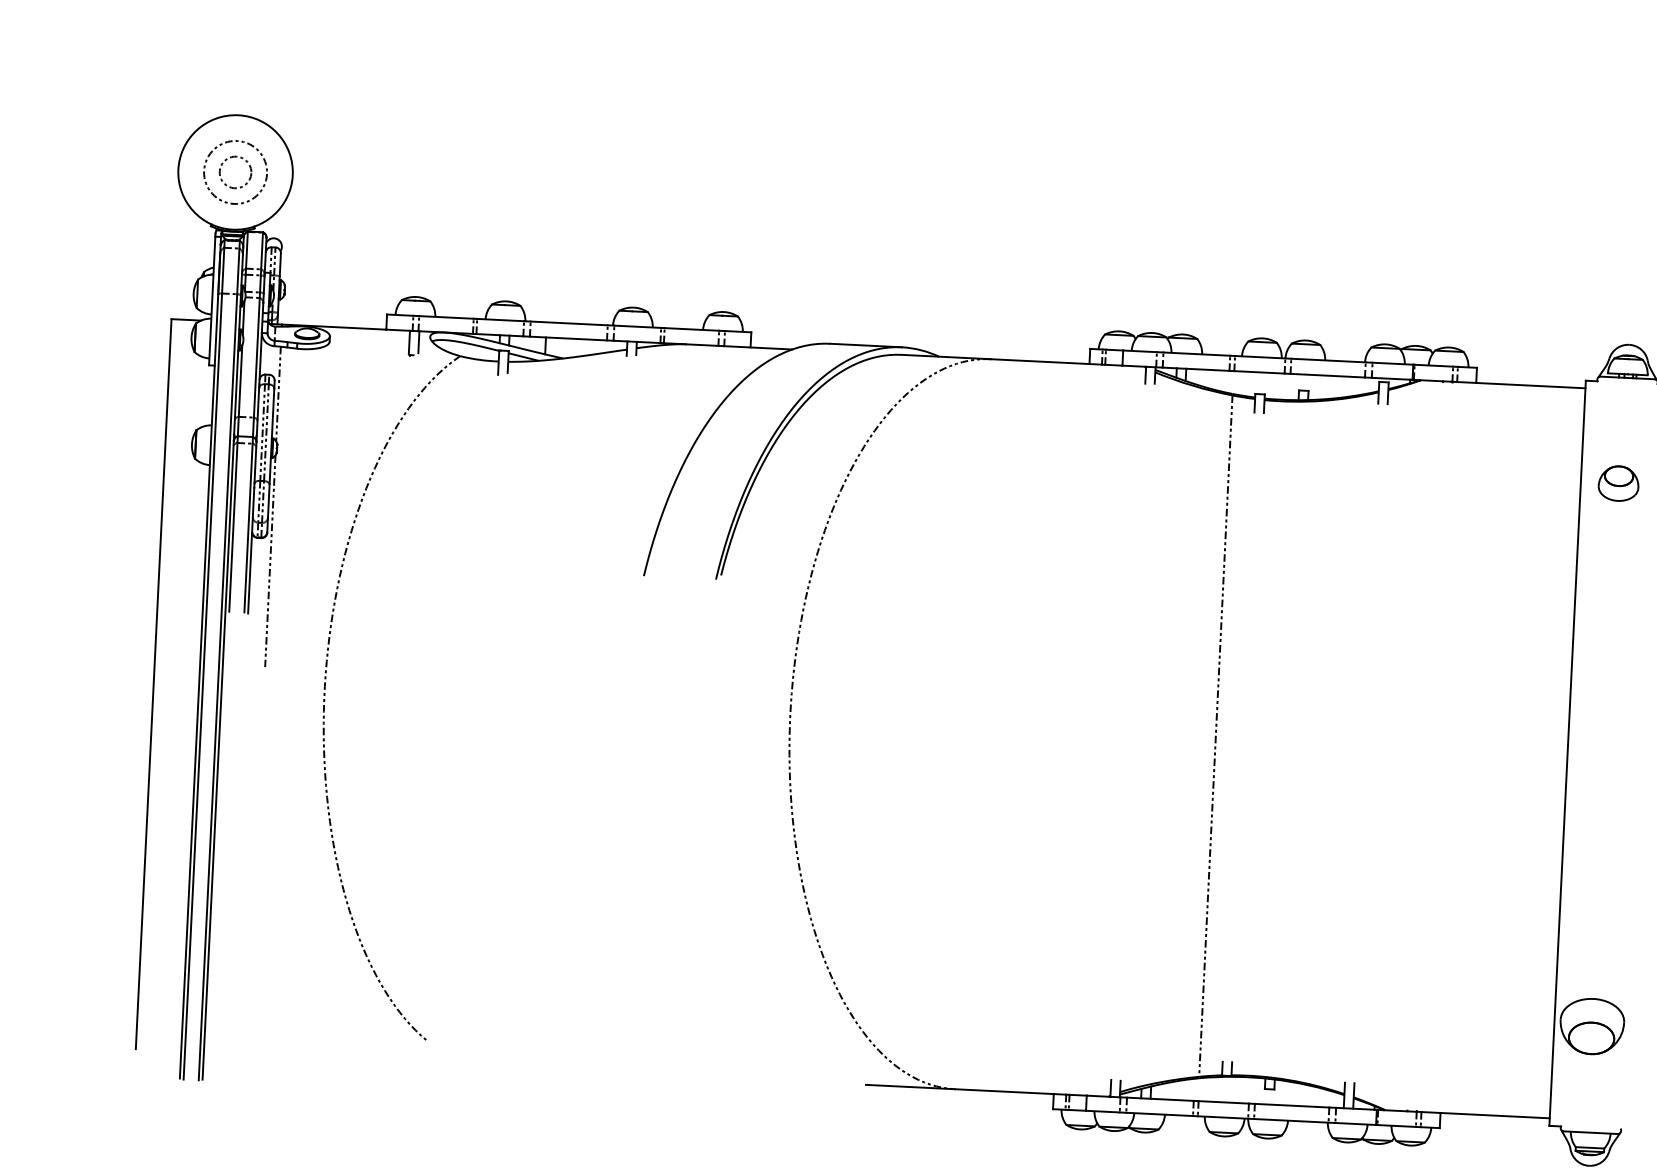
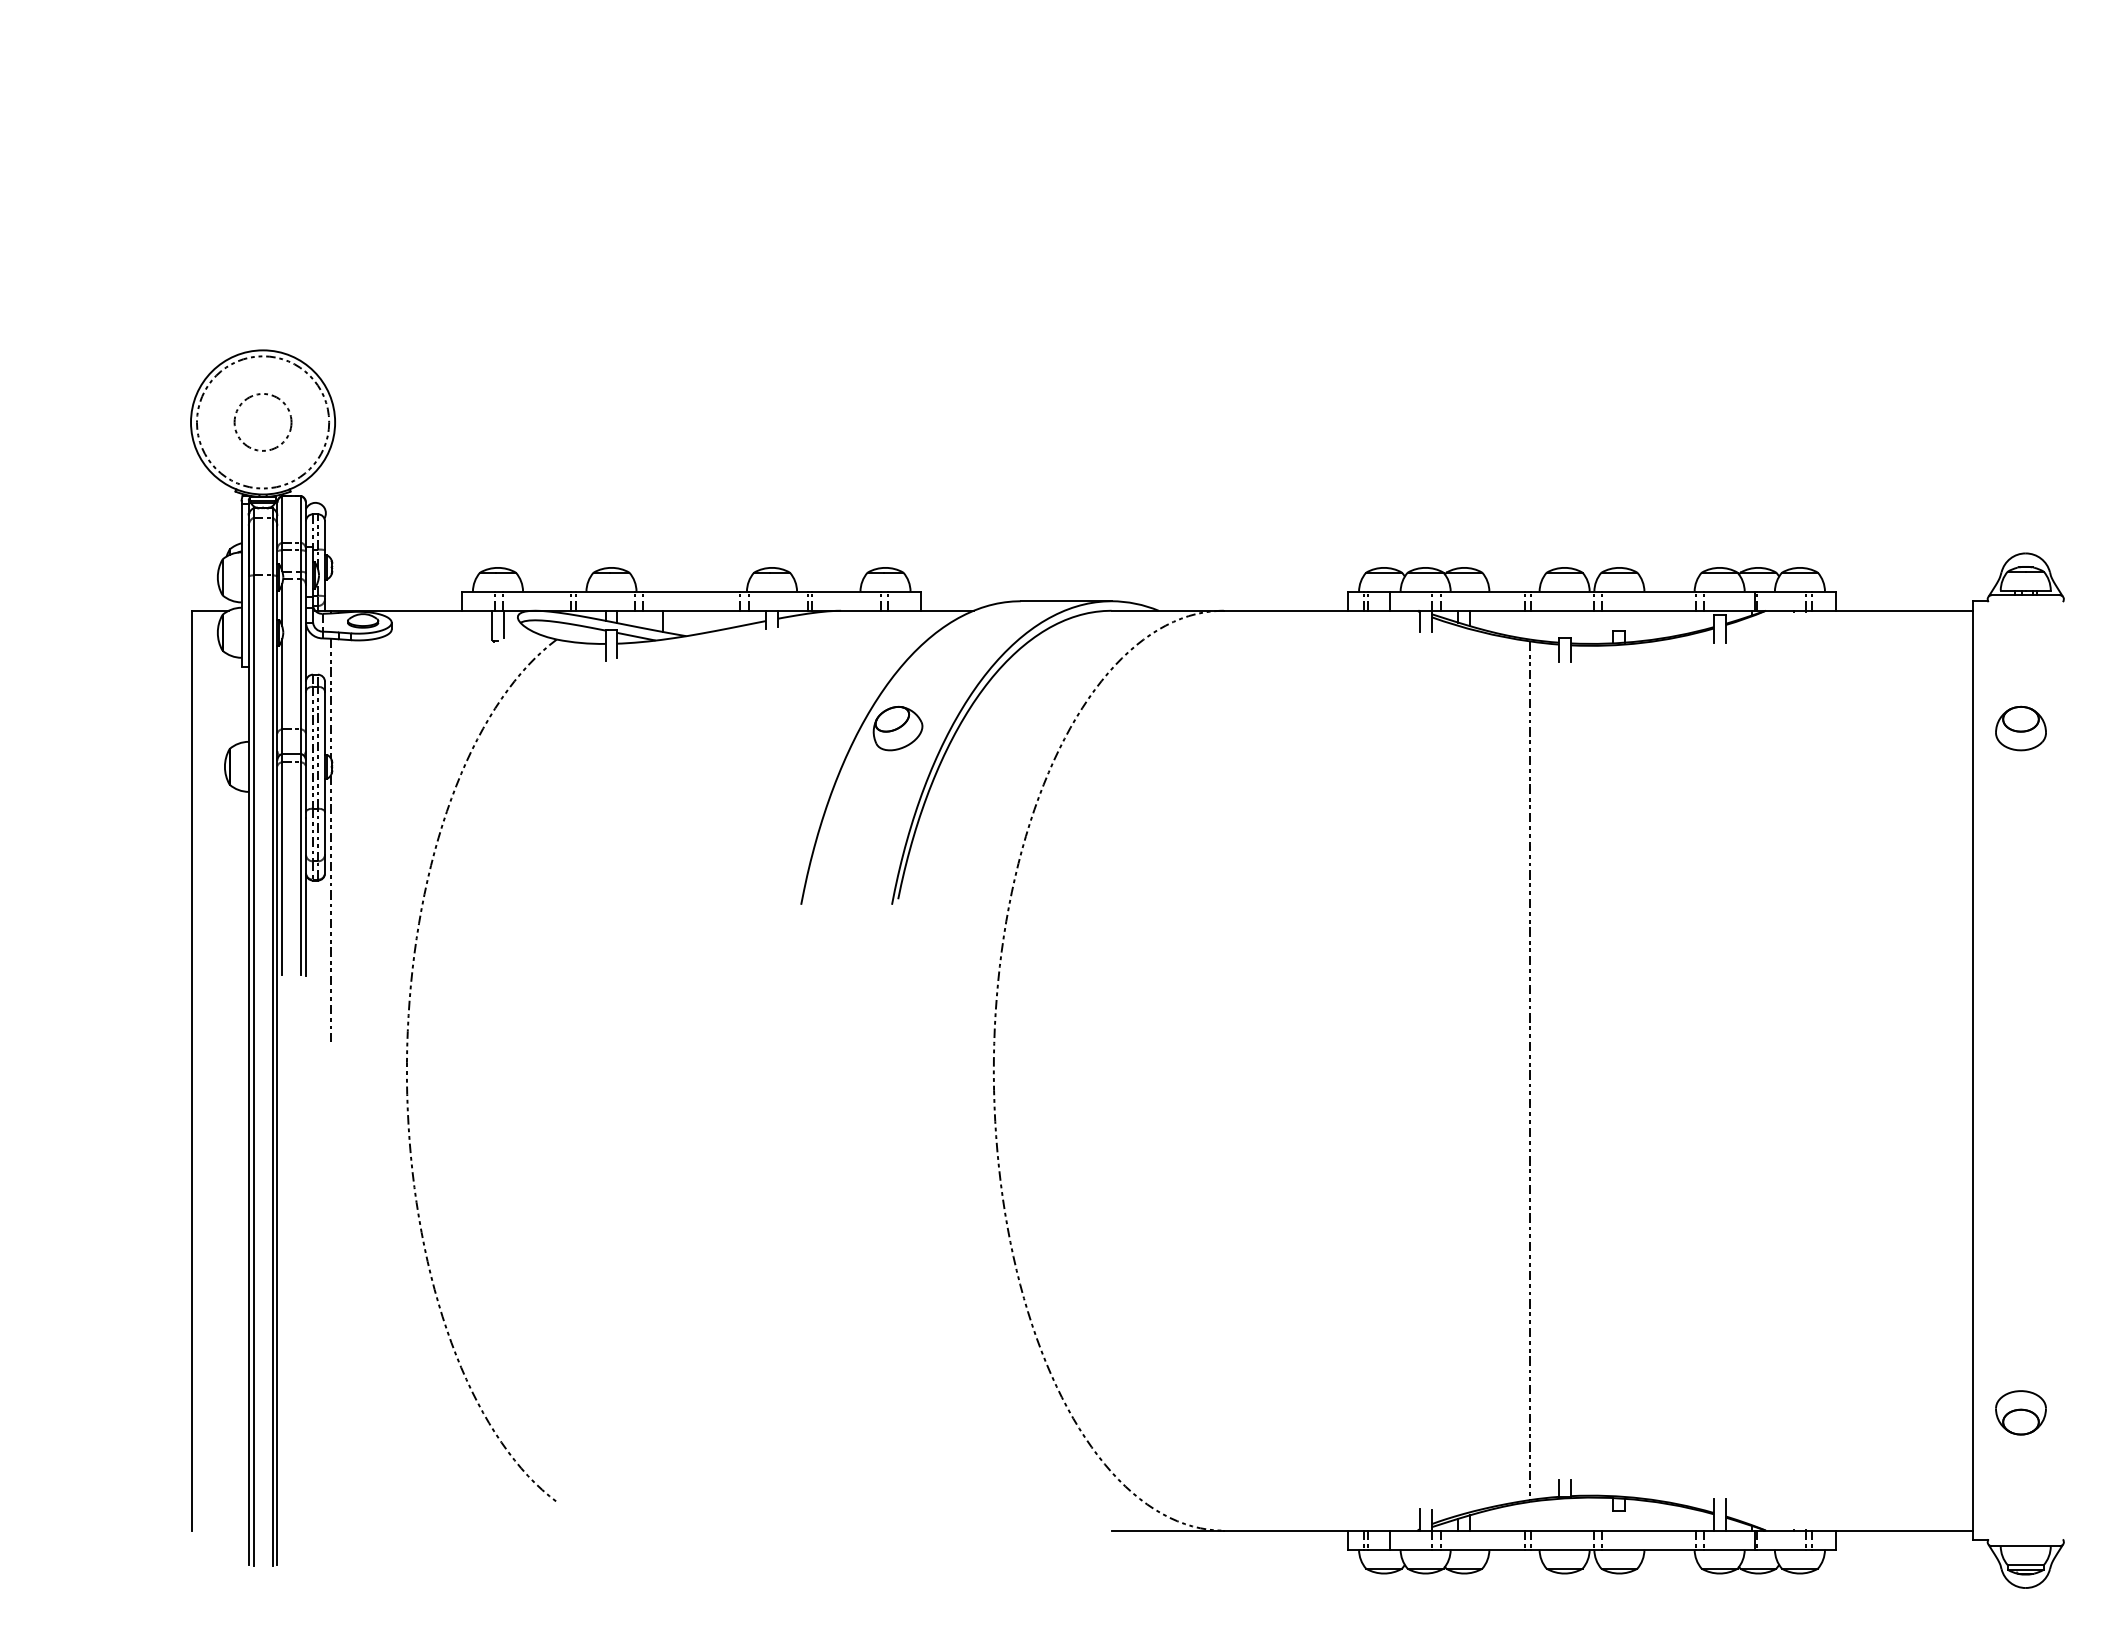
circle: (235, 171) -> (262, 421), size x1.43
circle: (235, 172) -> (262, 422), size x1.67
part: (727, 439) -> (897, 728), added
part: (1591, 1026) -> (2020, 1412), size x0.62

